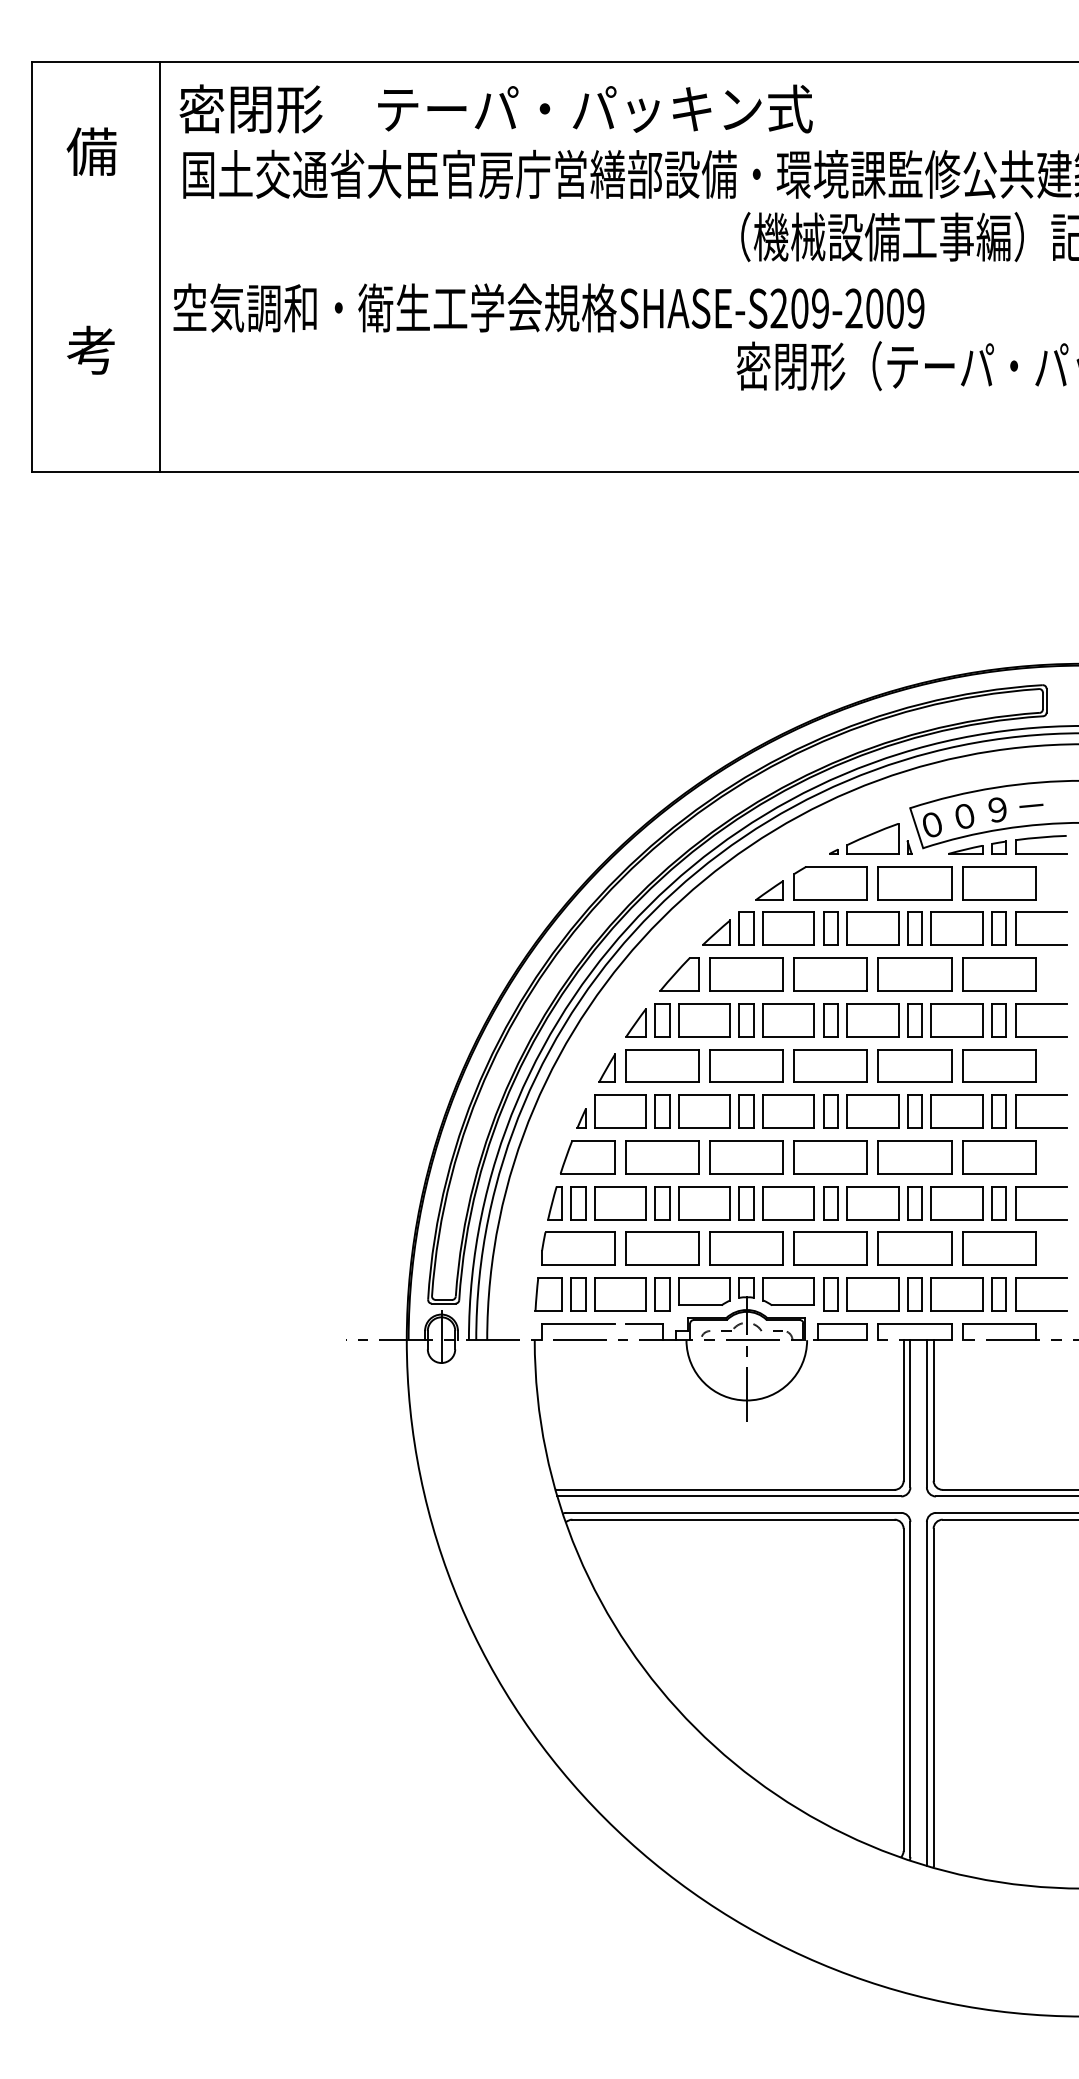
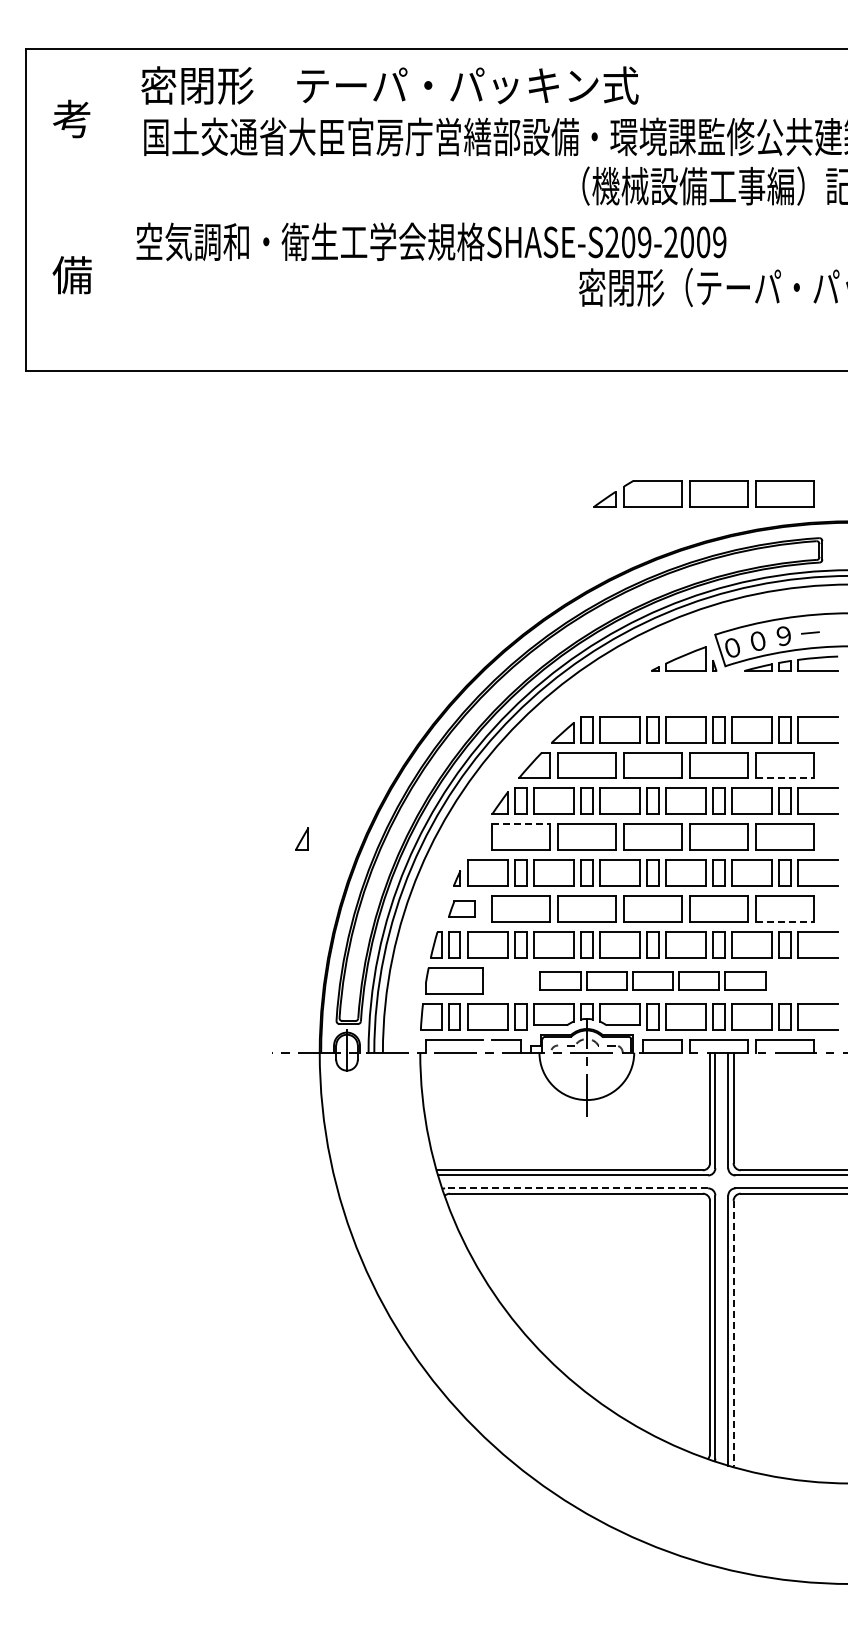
text: (90, 150) -> (71, 118), 備 -> 考
line: (160, 266) -> (126, 209), removed
text: (90, 349) -> (71, 274), 考 -> 備
part: (895, 882) -> (703, 493), moved
line: (999, 991) -> (785, 778), solid -> dashed
line: (662, 1049) -> (520, 824), solid -> dashed
part: (606, 1067) -> (301, 838), moved
part: (587, 1156) -> (461, 908), size x0.6
line: (999, 1174) -> (785, 922), solid -> dashed
part: (830, 1248) -> (652, 980), size x0.7
line: (733, 1513) -> (576, 1188), solid -> dashed
line: (933, 1697) -> (733, 1333), solid -> dashed

